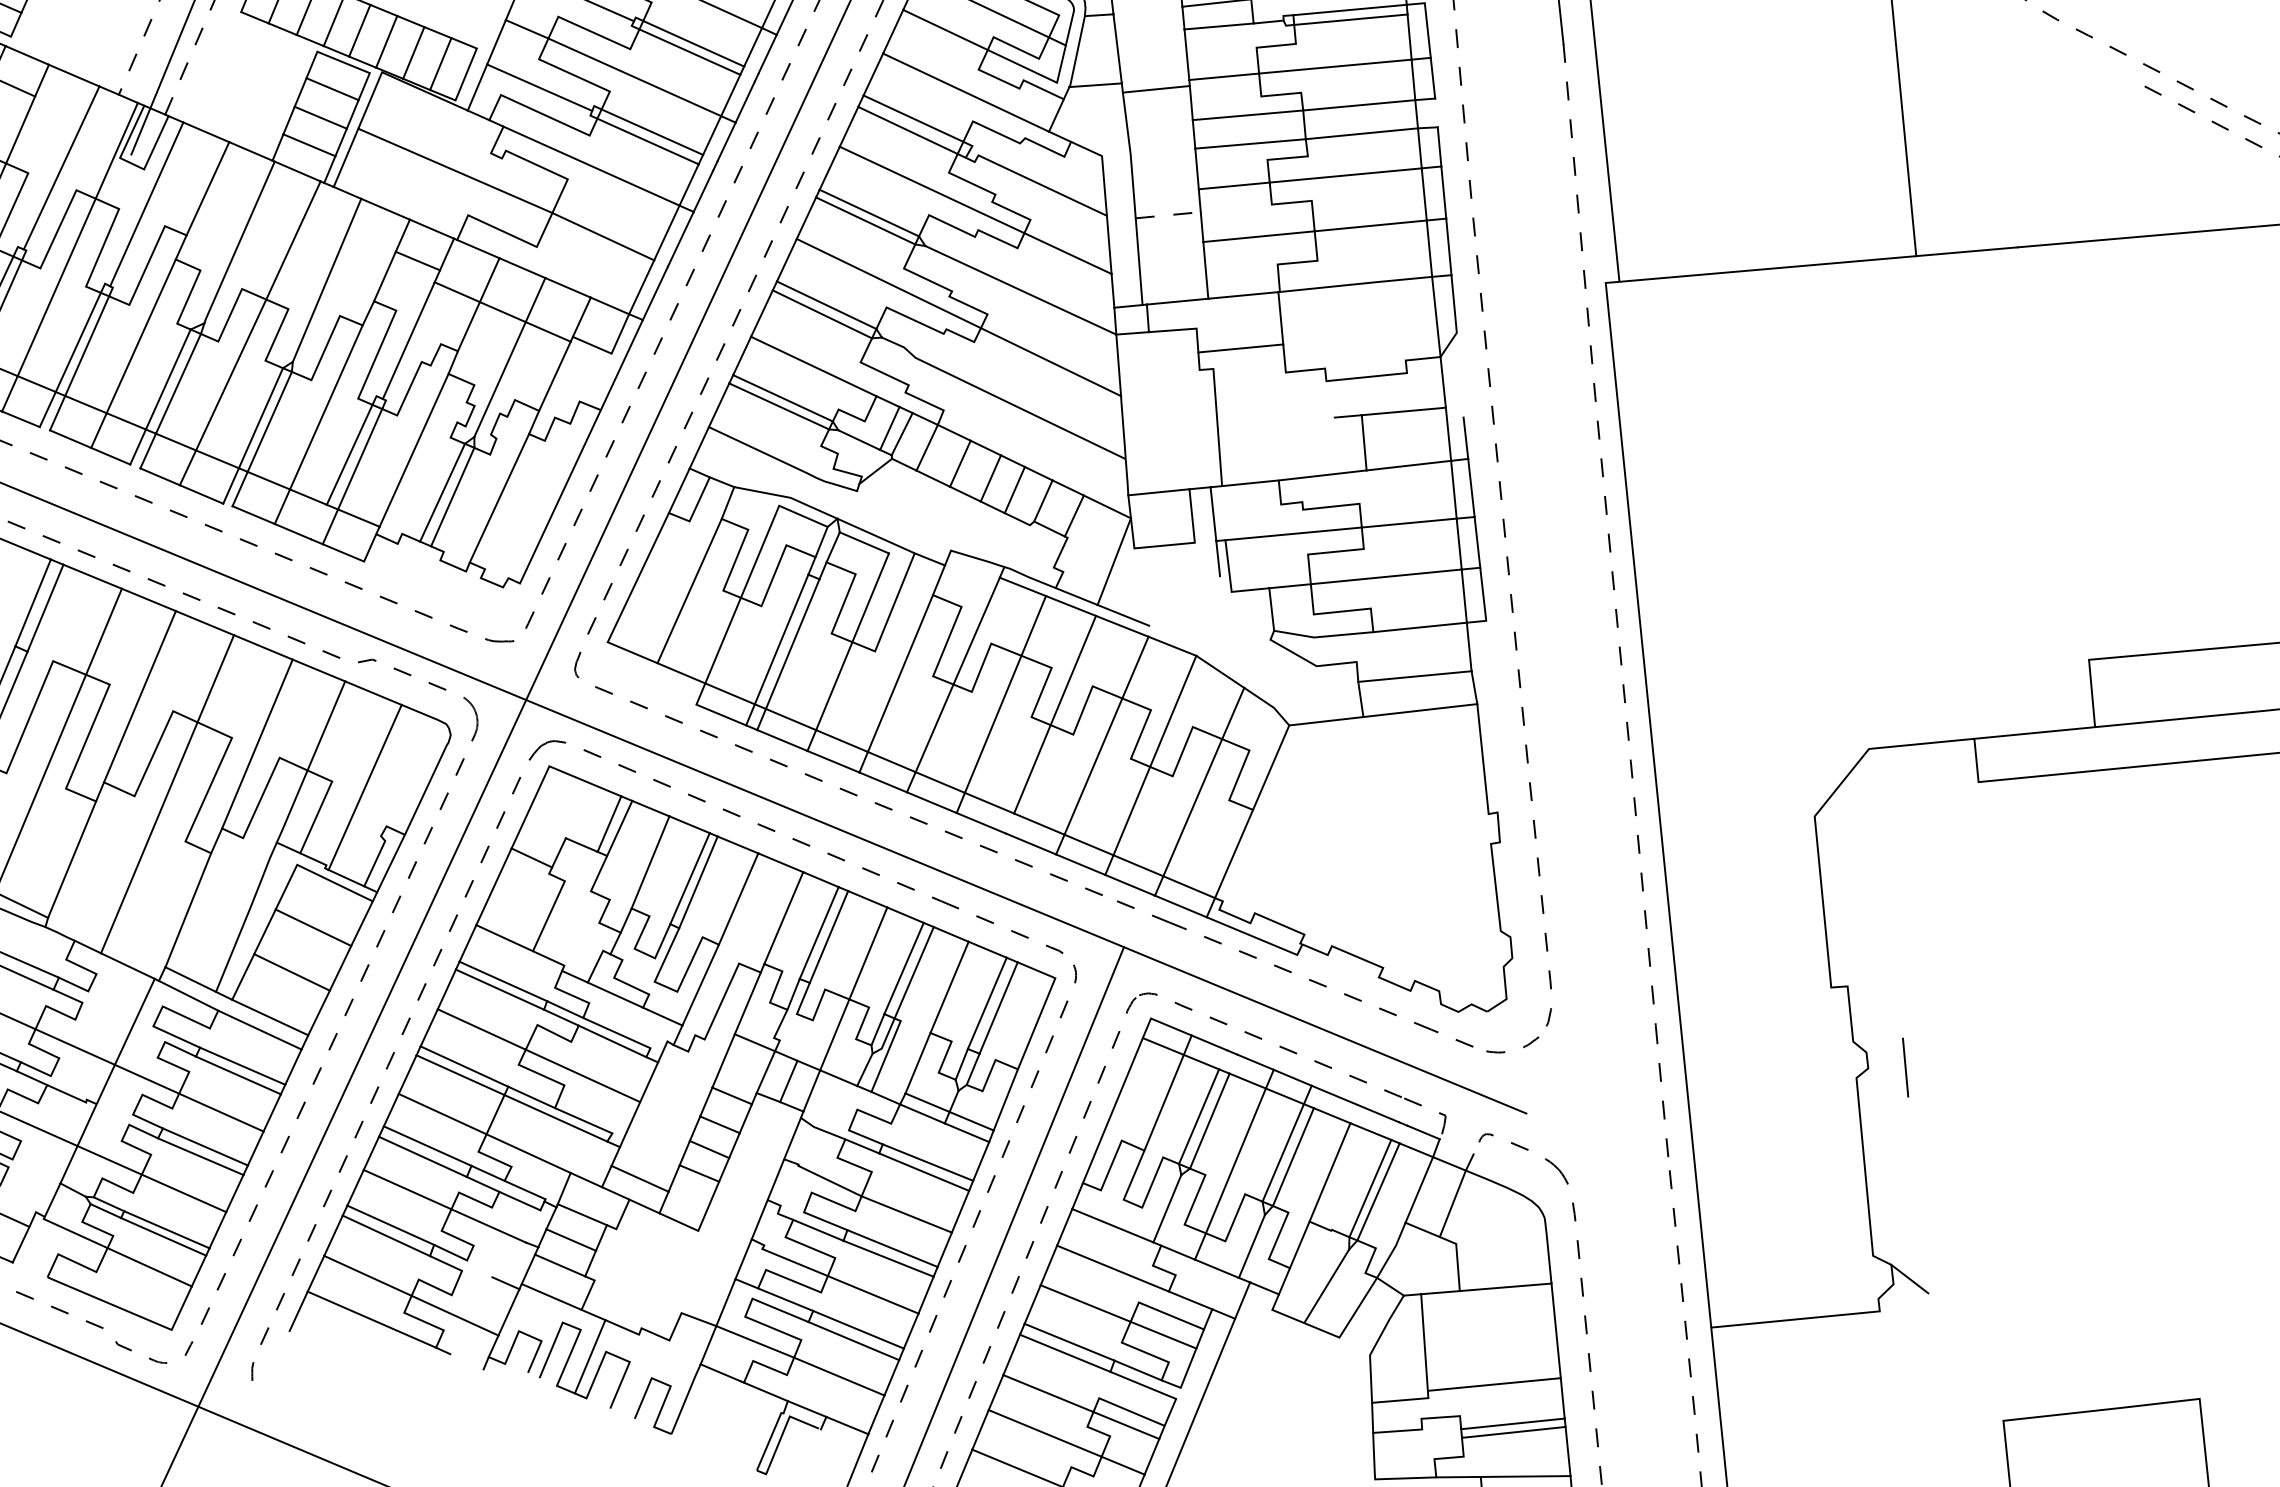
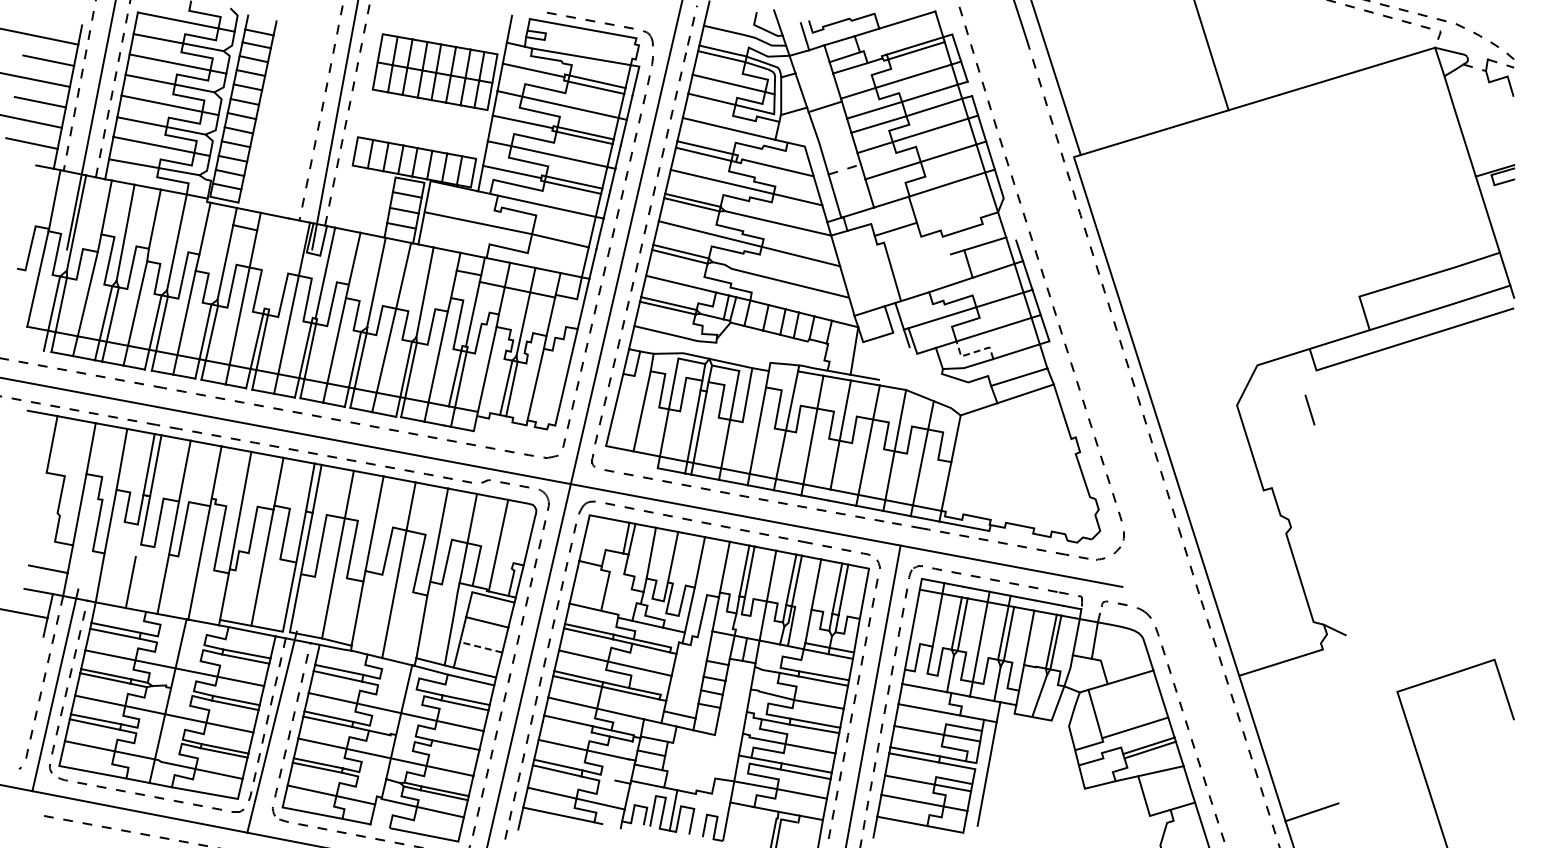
line: (60, 167) -> (277, 263), removed
line: (1338, 611) -> (973, 352), solid -> dashed
line: (698, 880) -> (677, 557), removed
line: (292, 972) -> (481, 647), solid -> dashed
line: (1904, 1066) -> (1309, 409), moved
line: (421, 1155) -> (566, 726), removed
line: (200, 1156) -> (454, 750), removed

